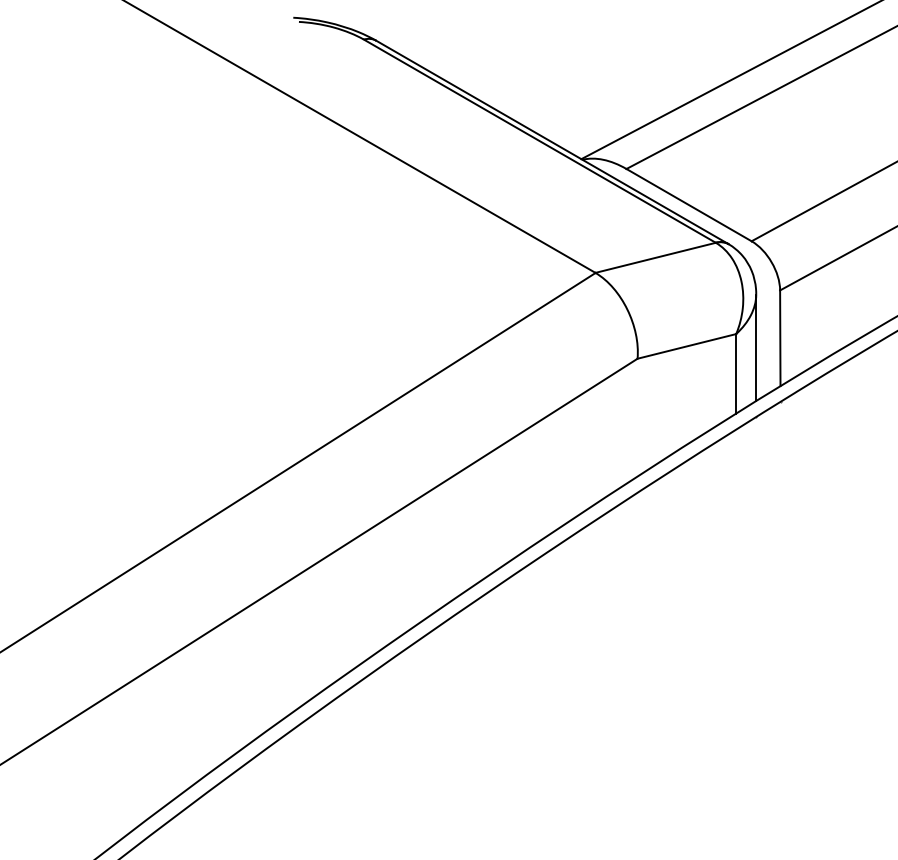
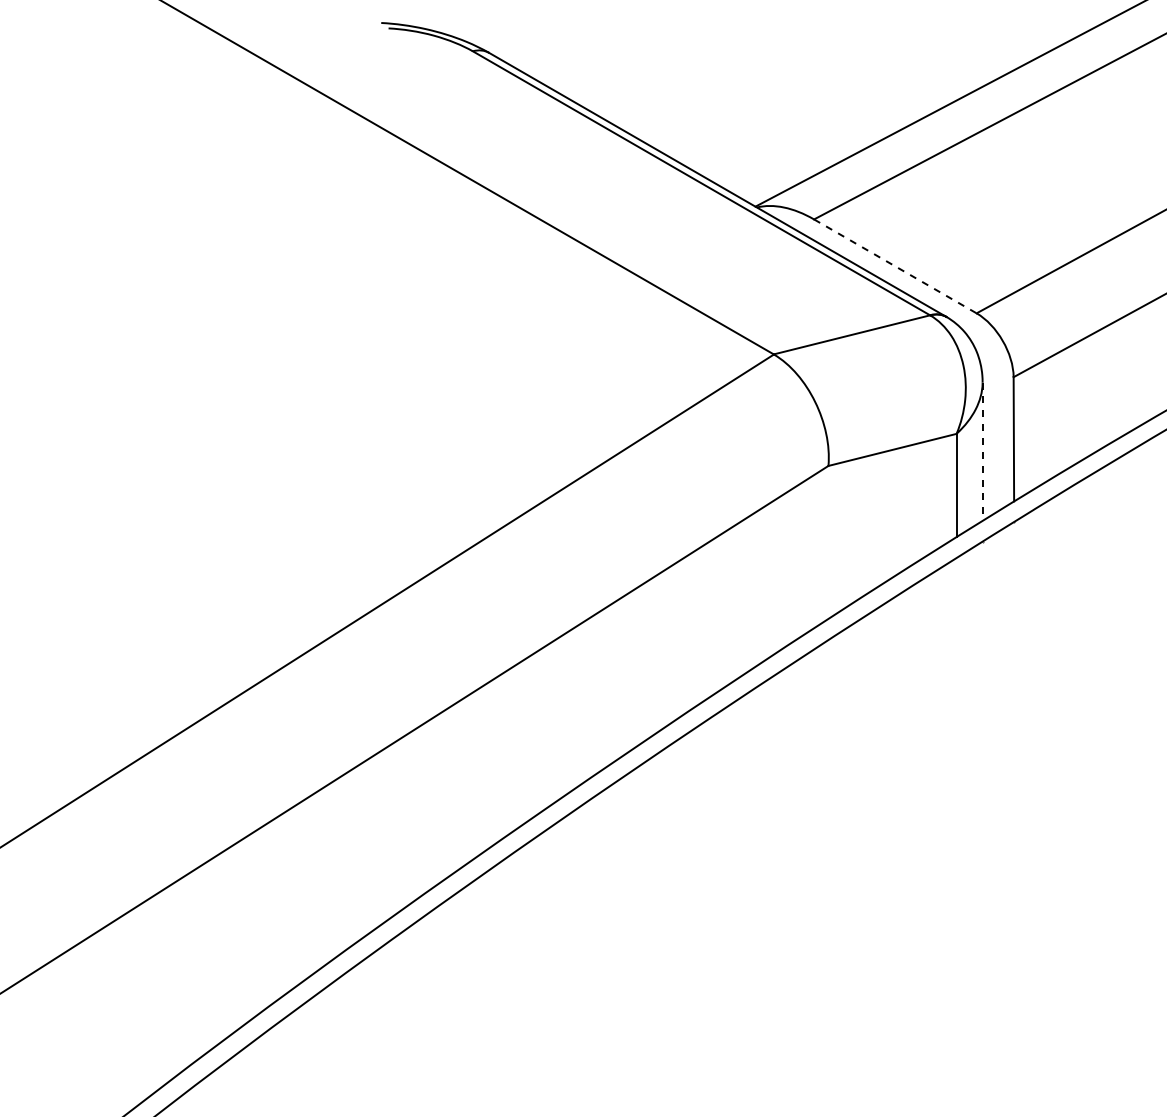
line: (689, 205) -> (895, 266), solid -> dashed
line: (756, 348) -> (982, 452), solid -> dashed

